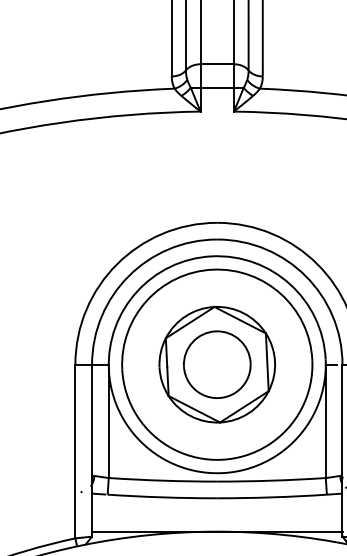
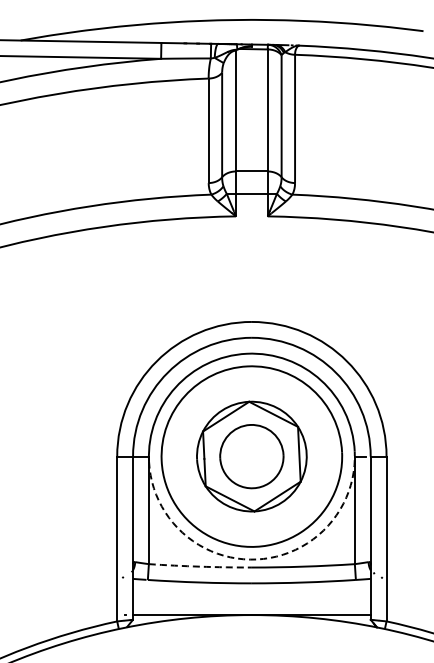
arc: (222, 473) -> (256, 559), solid -> dashed
arc: (163, 480) -> (200, 566), solid -> dashed

